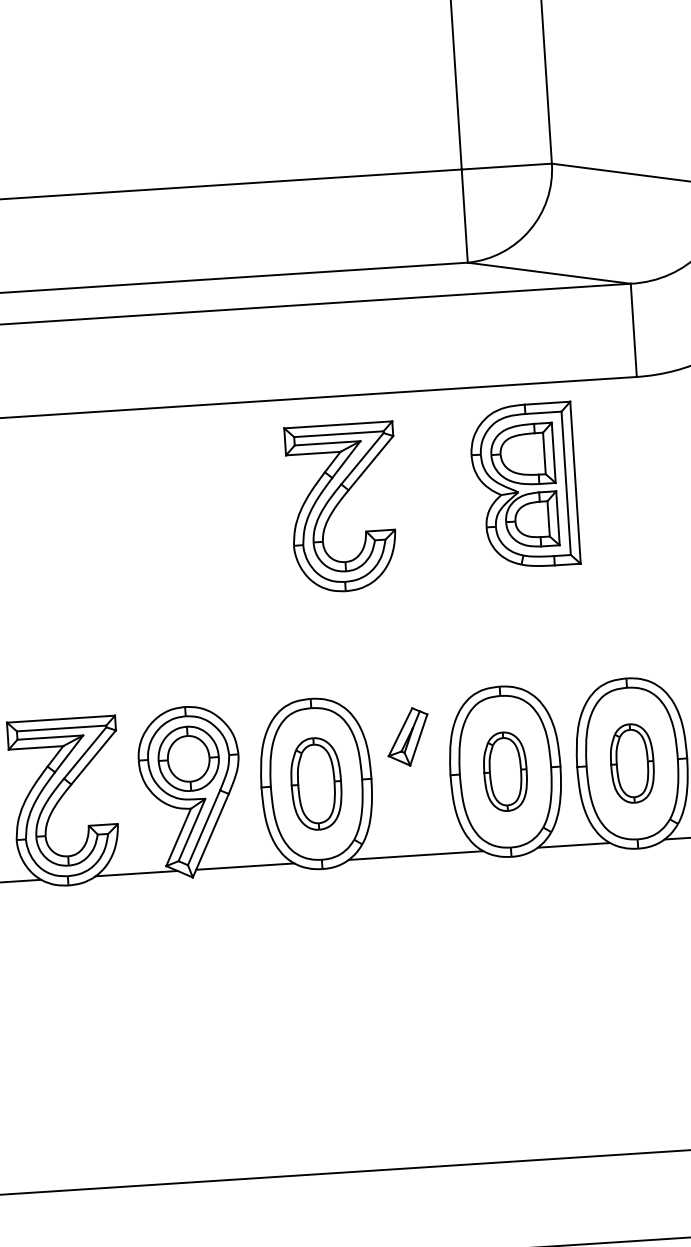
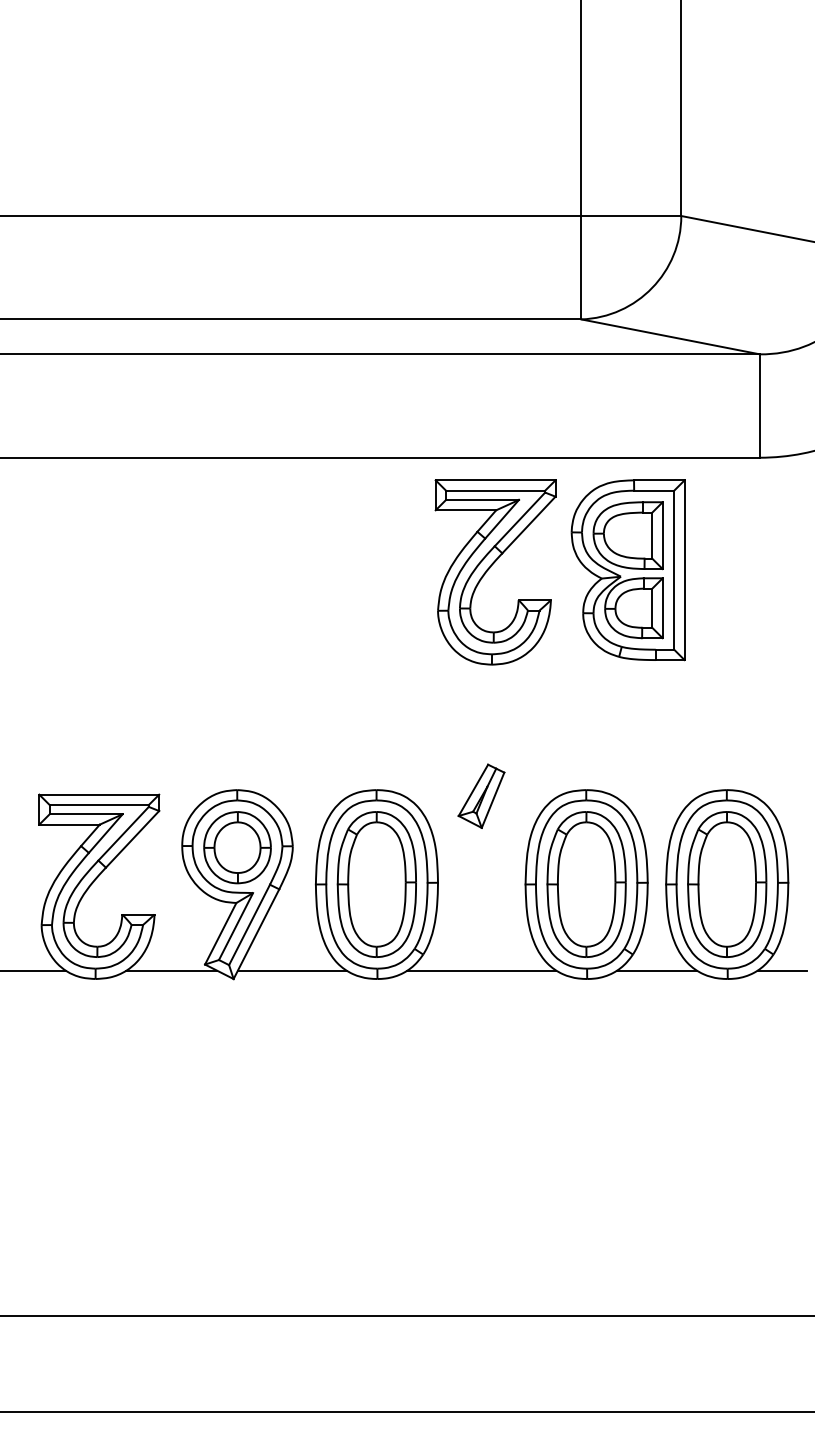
part: (338, 504) -> (490, 568), moved
part: (408, 736) -> (481, 795), moved
part: (632, 763) -> (727, 884), size x1.67
part: (505, 771) -> (586, 884), size x1.67
part: (316, 783) -> (376, 884), size x1.43

